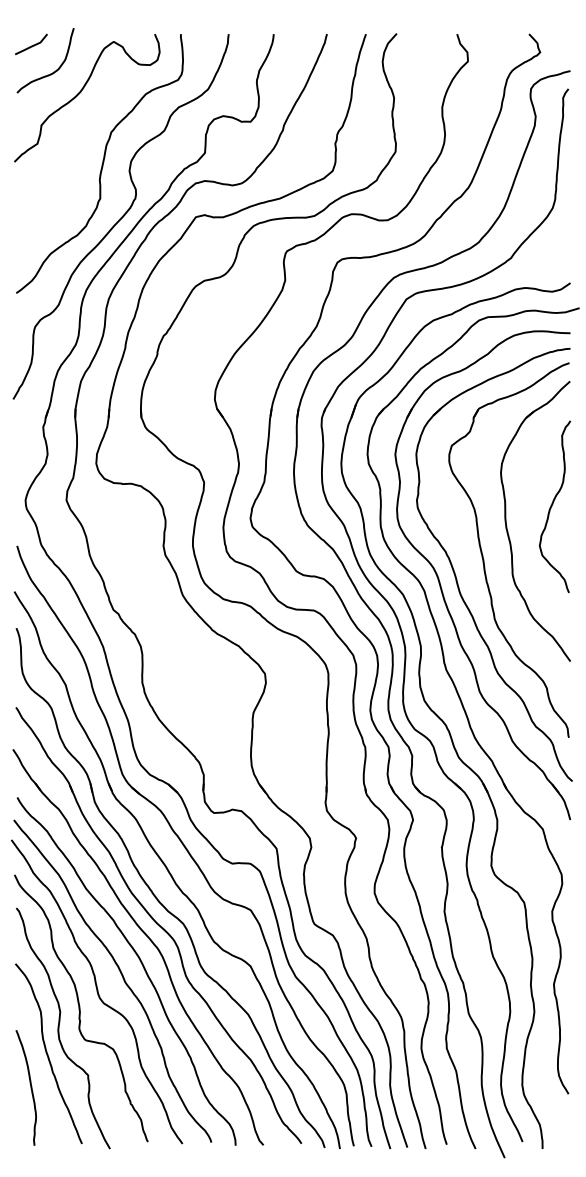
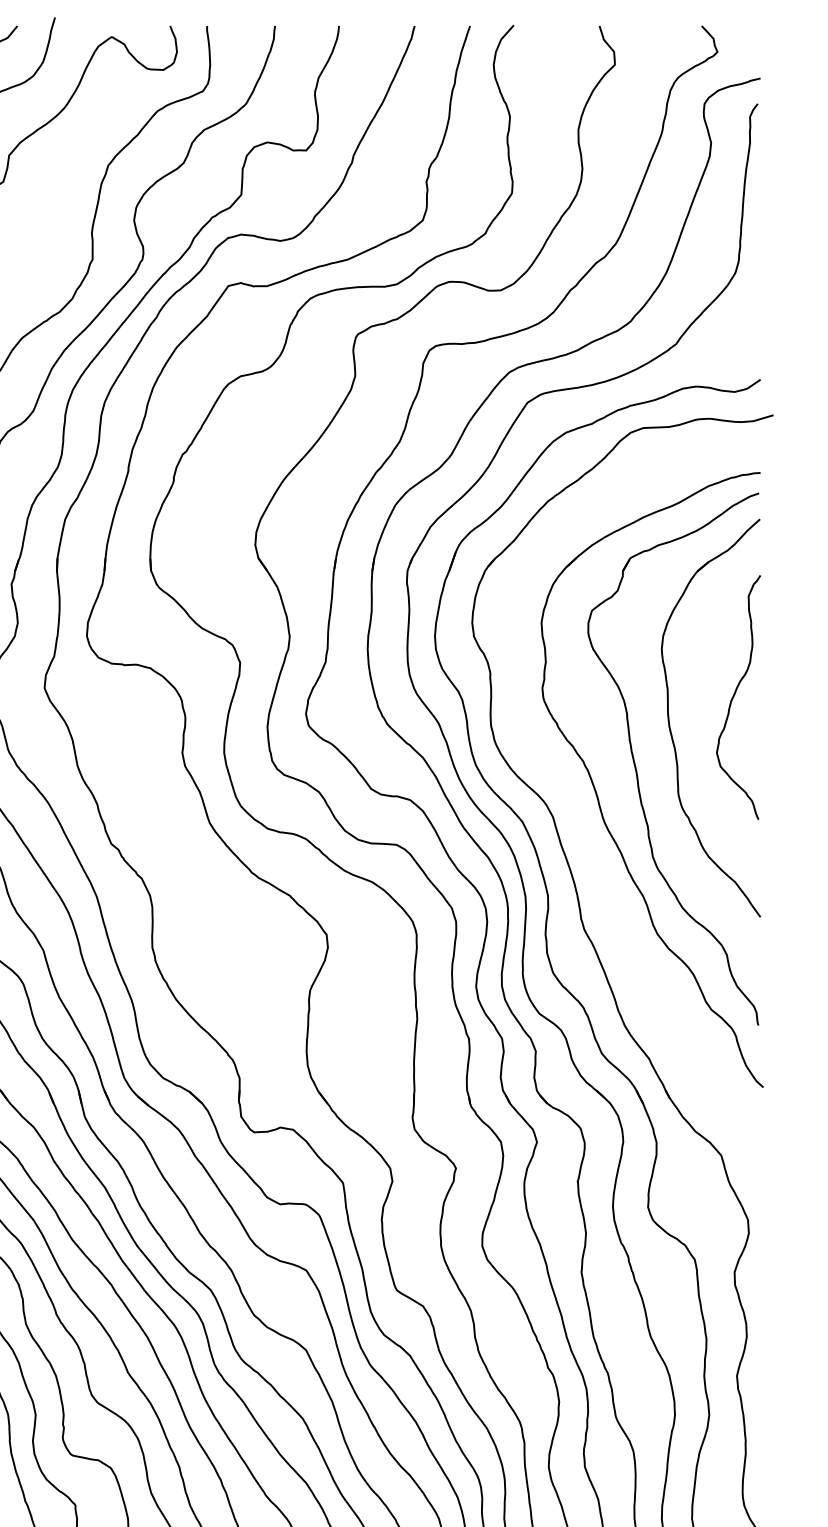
part: (441, 585) -> (577, 809), removed

